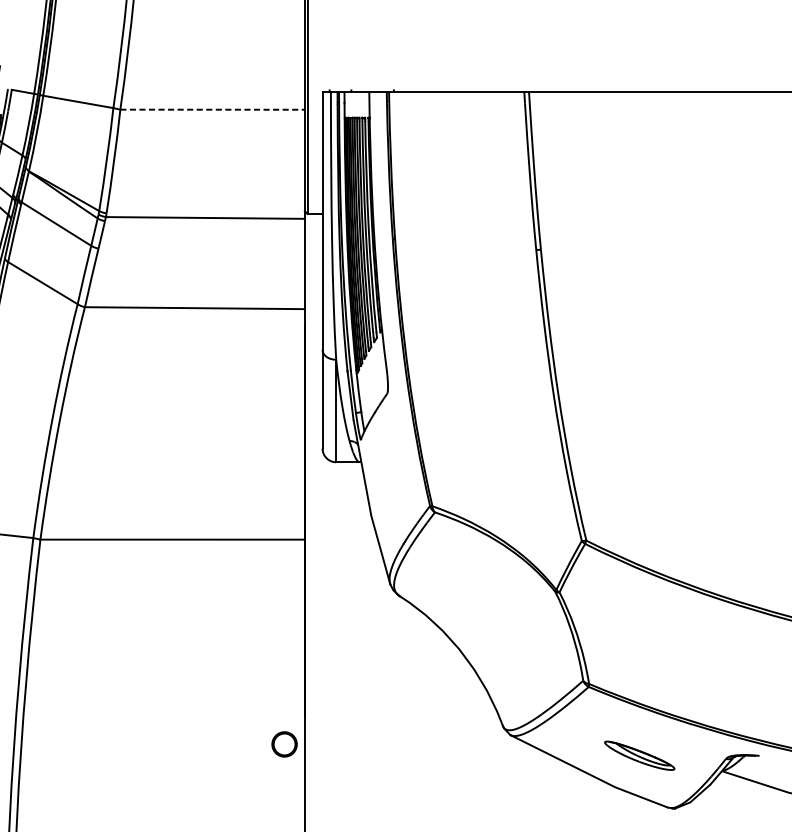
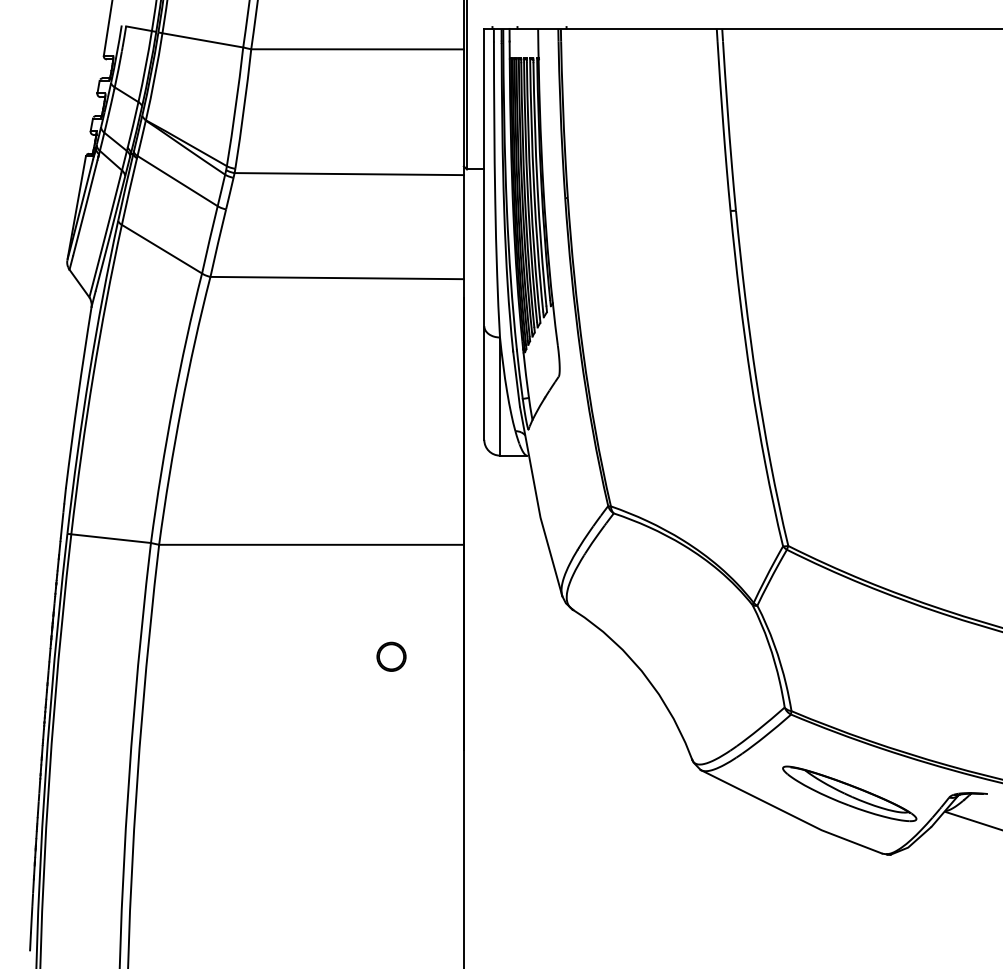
line: (213, 109) -> (358, 49), dashed -> solid
part: (284, 744) -> (391, 656), moved
part: (639, 755) -> (849, 793), size x1.67

